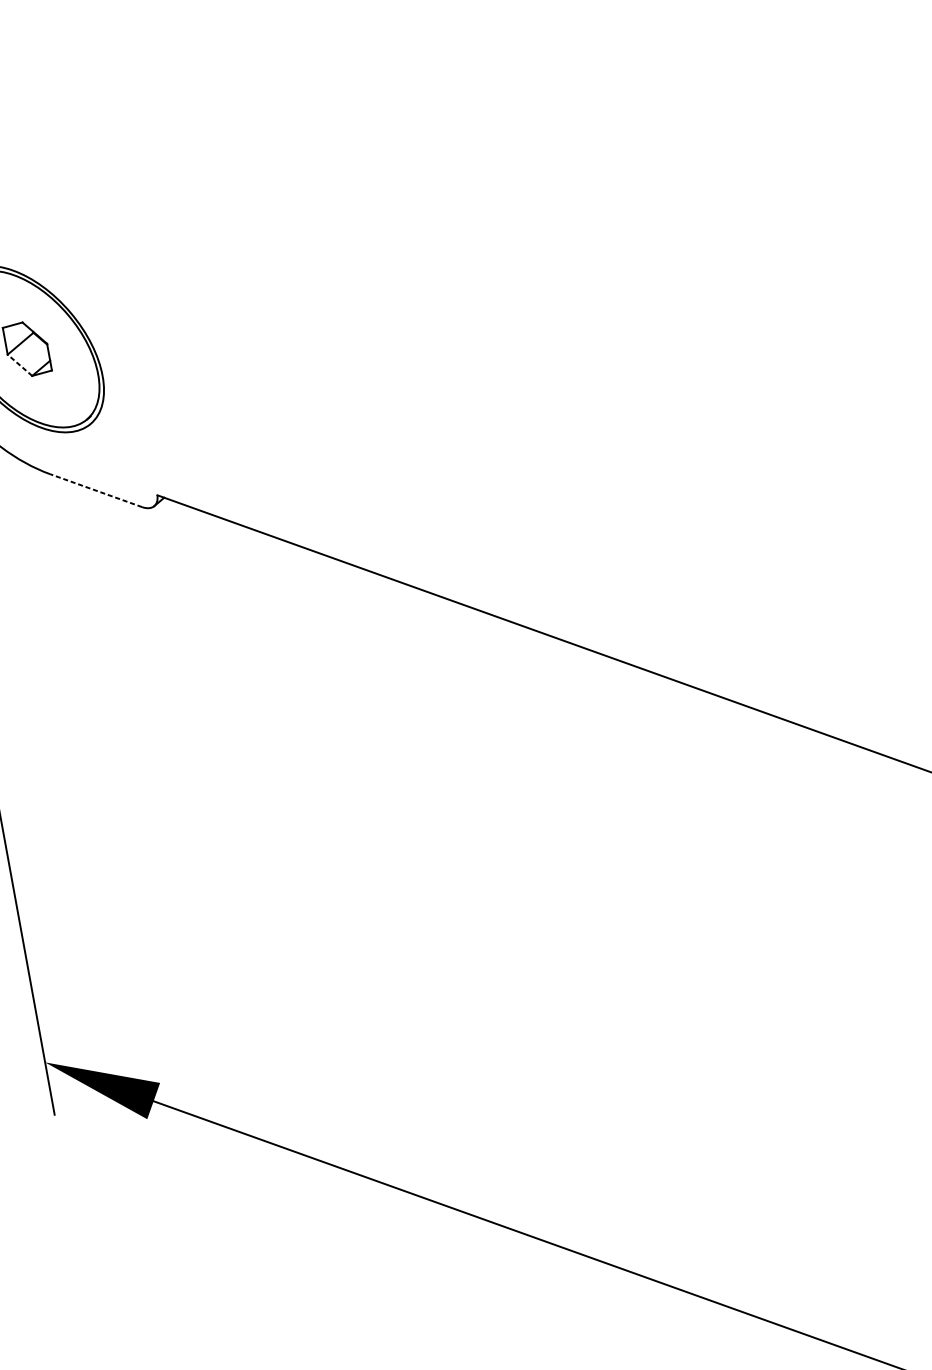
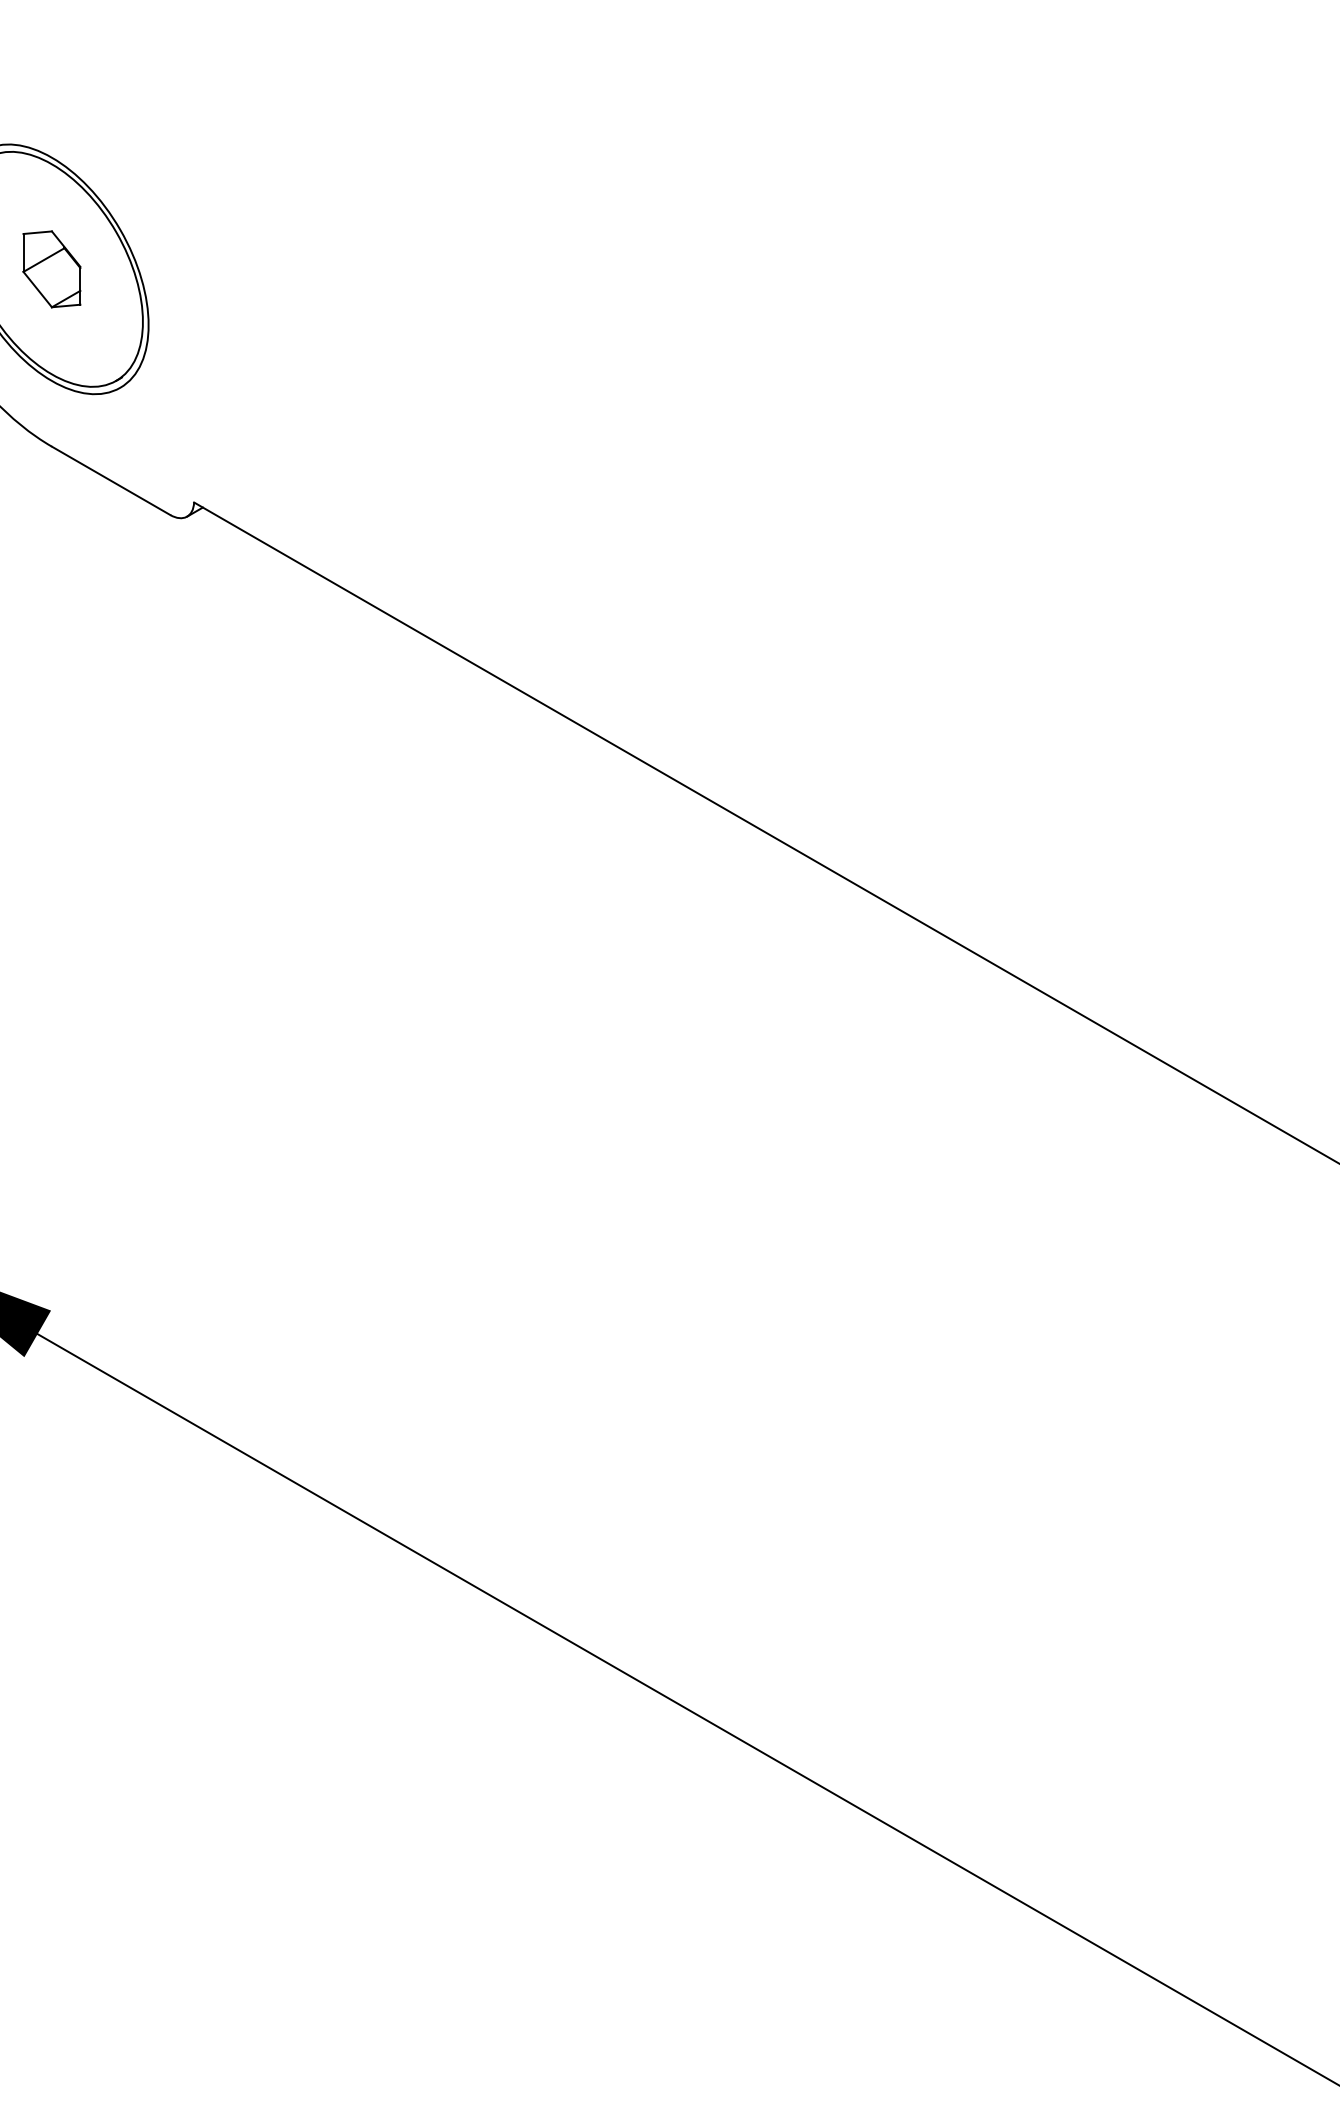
line: (19, 365) -> (37, 289), dashed -> solid
line: (95, 490) -> (110, 480), dashed -> solid

